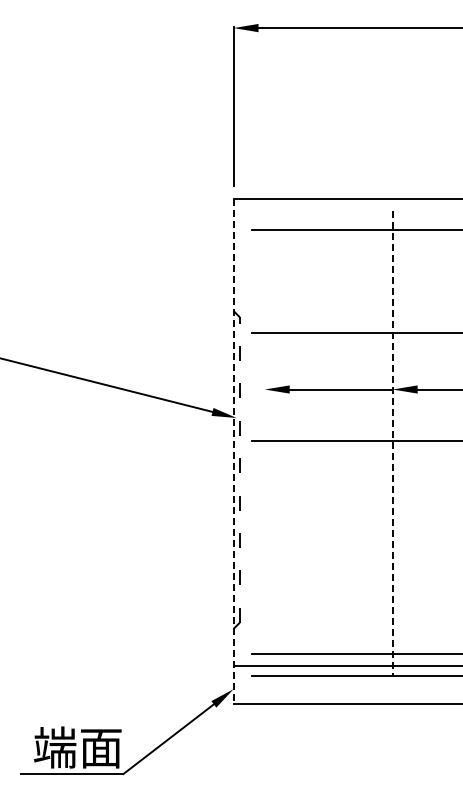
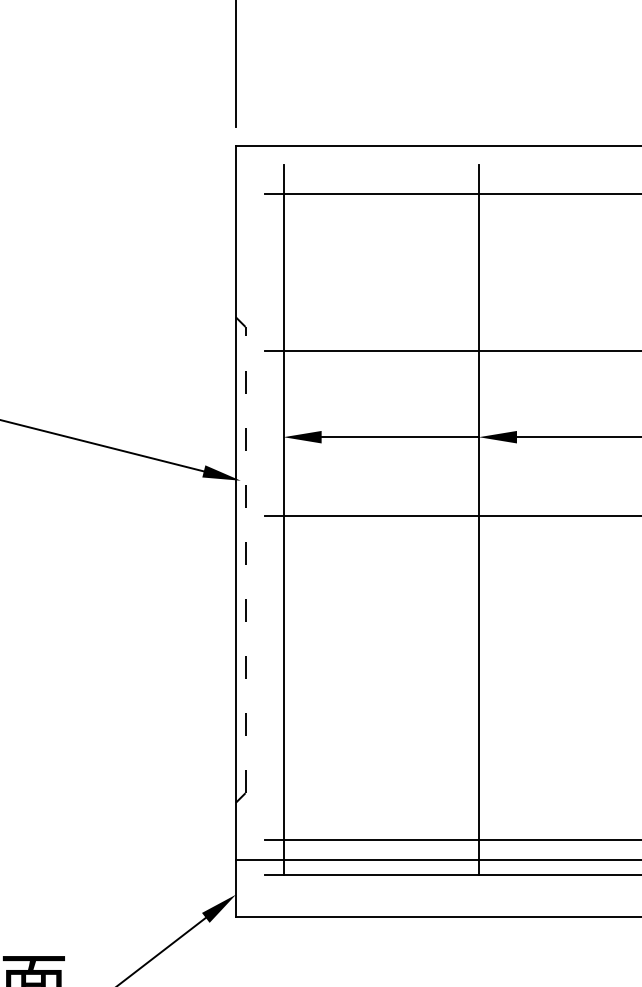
line: (264, 443) -> (283, 519), added
line: (392, 443) -> (478, 519), dashed -> solid
line: (233, 451) -> (235, 531), dashed -> solid

